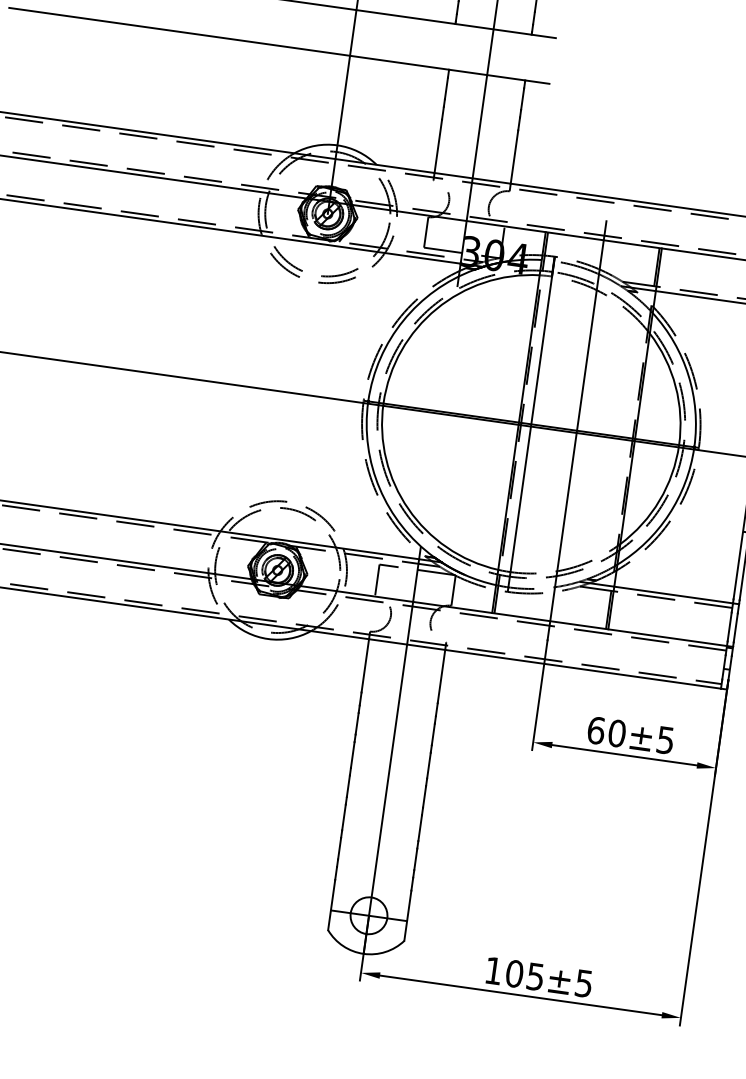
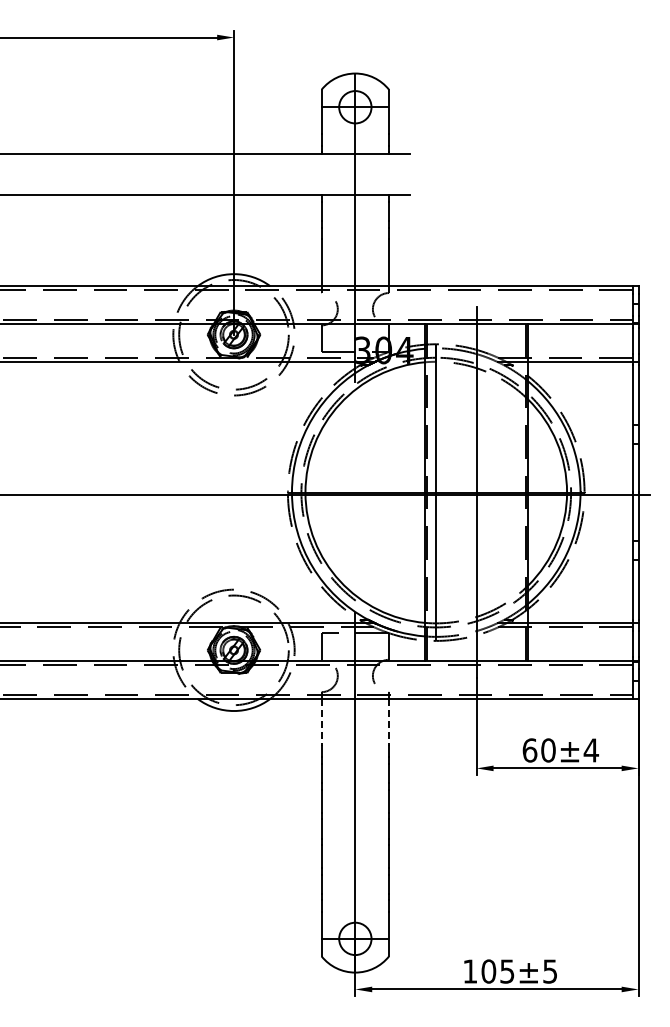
line: (365, 665) -> (321, 722), solid -> dashed
line: (441, 676) -> (389, 722), solid -> dashed
text: (665, 740) -> (591, 750), ±5 -> ±4

